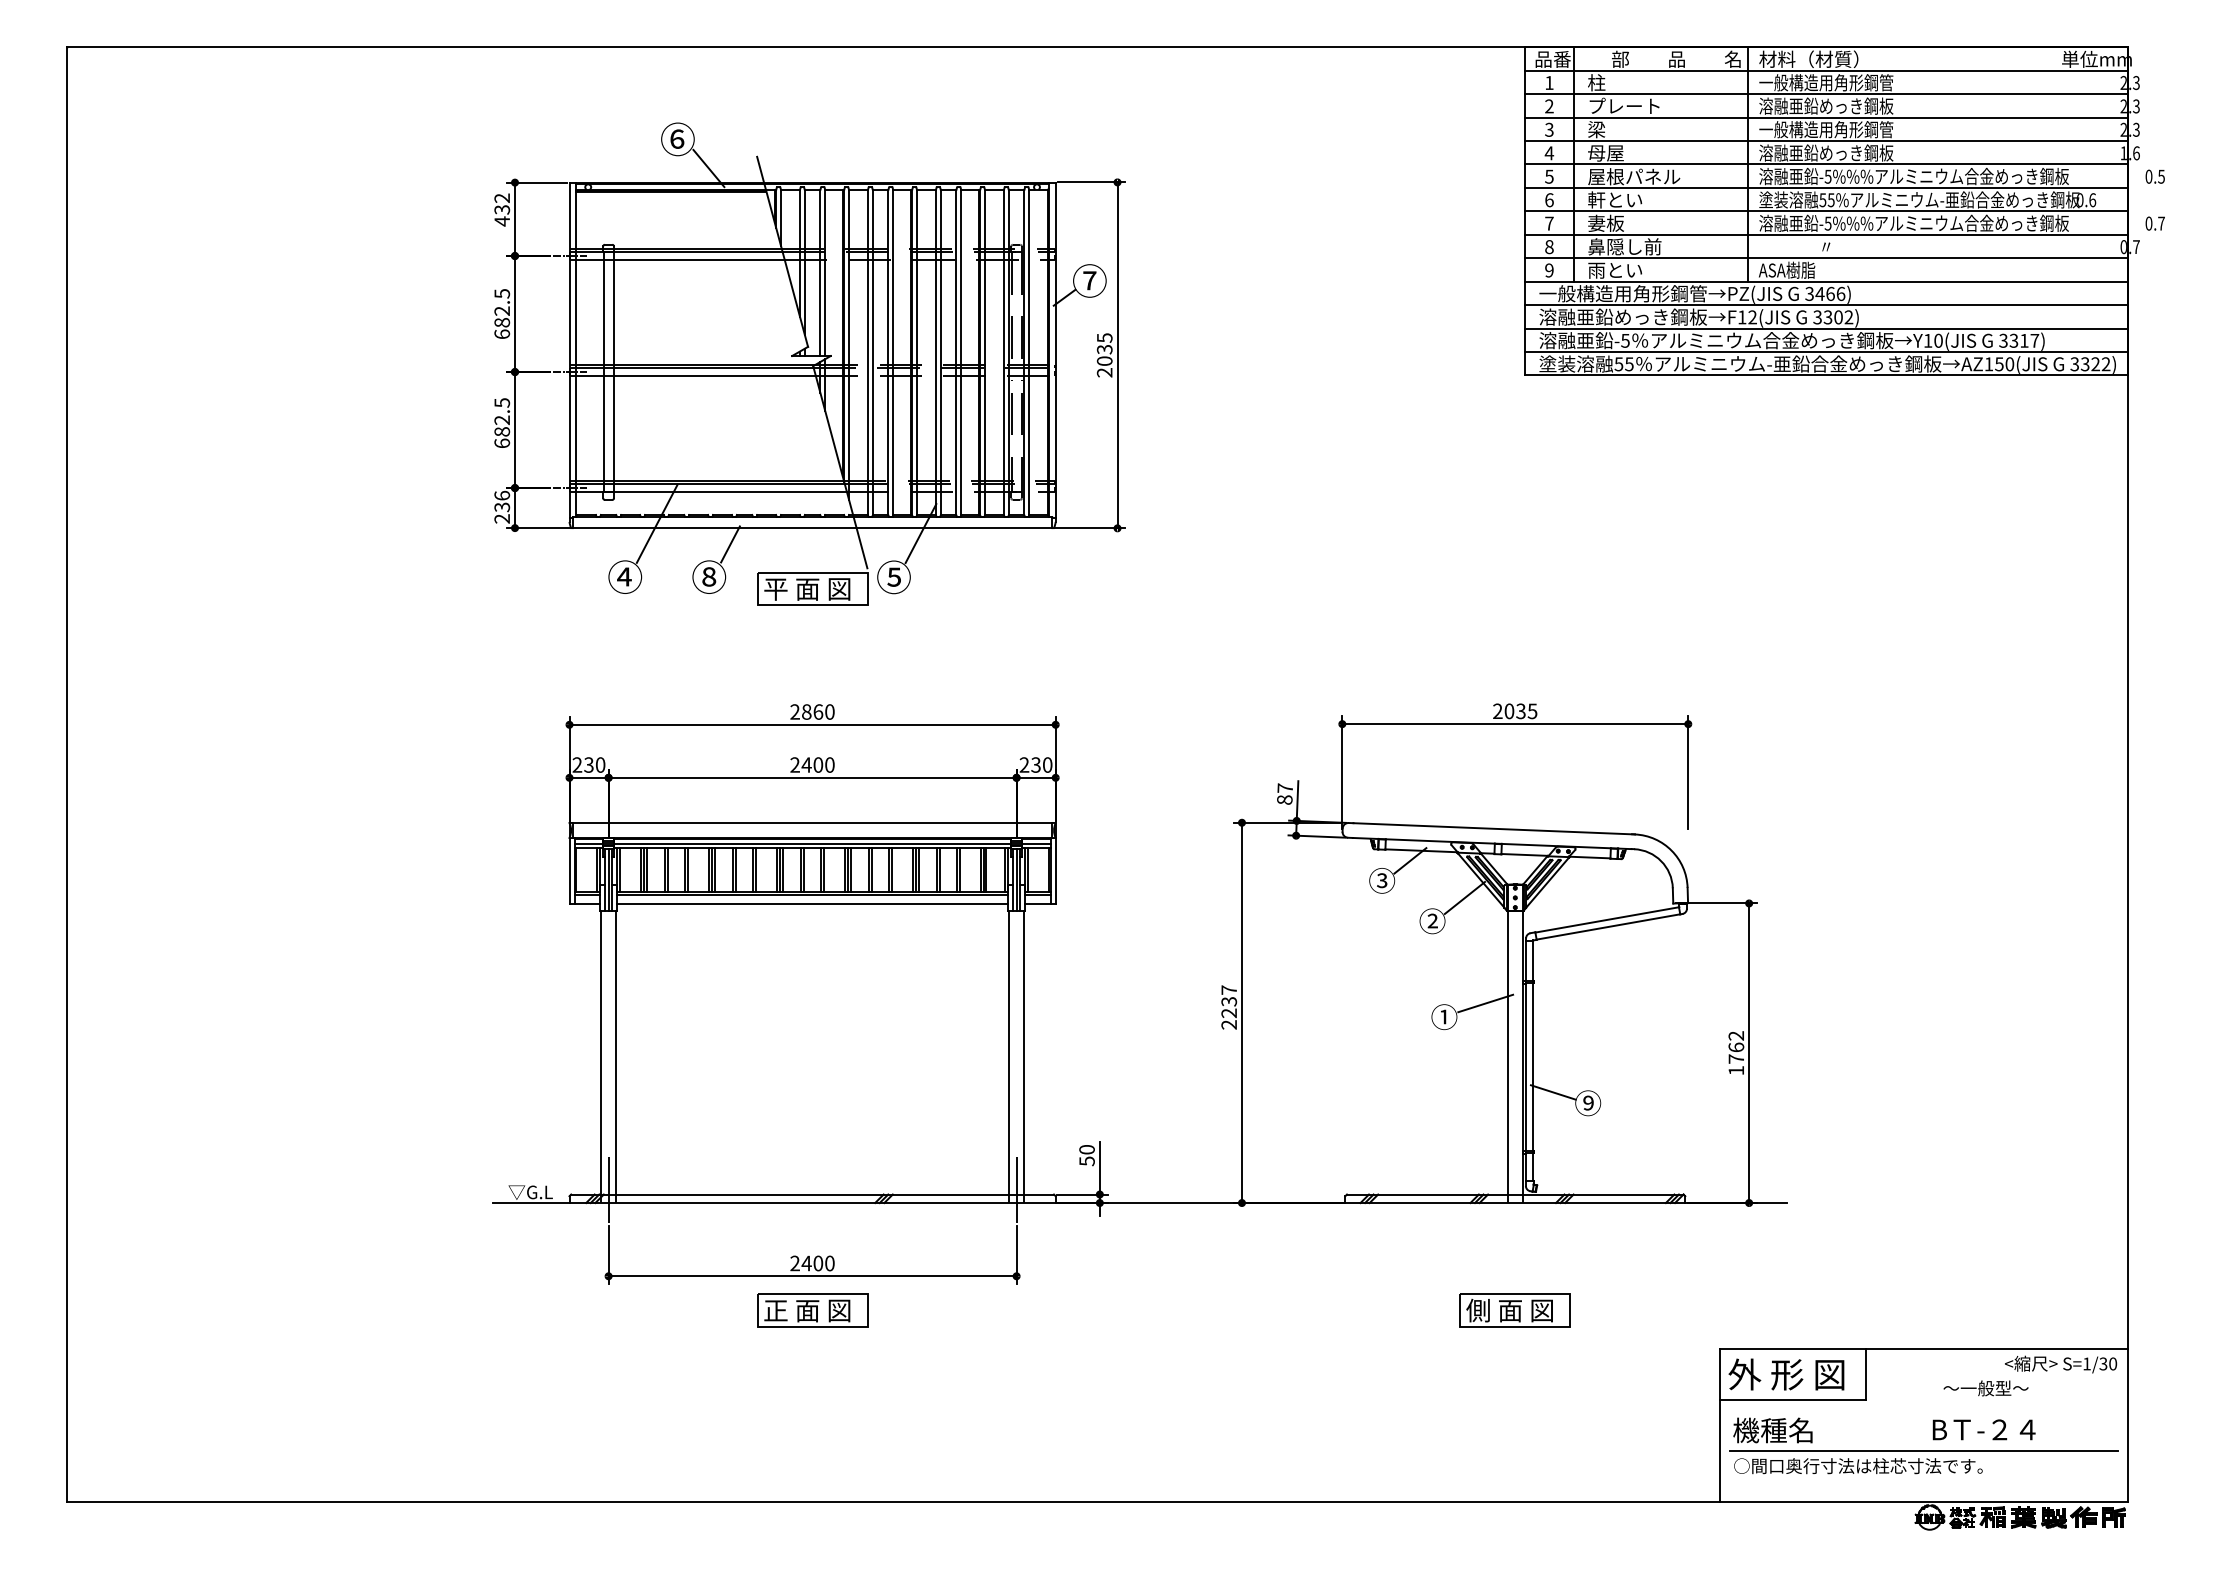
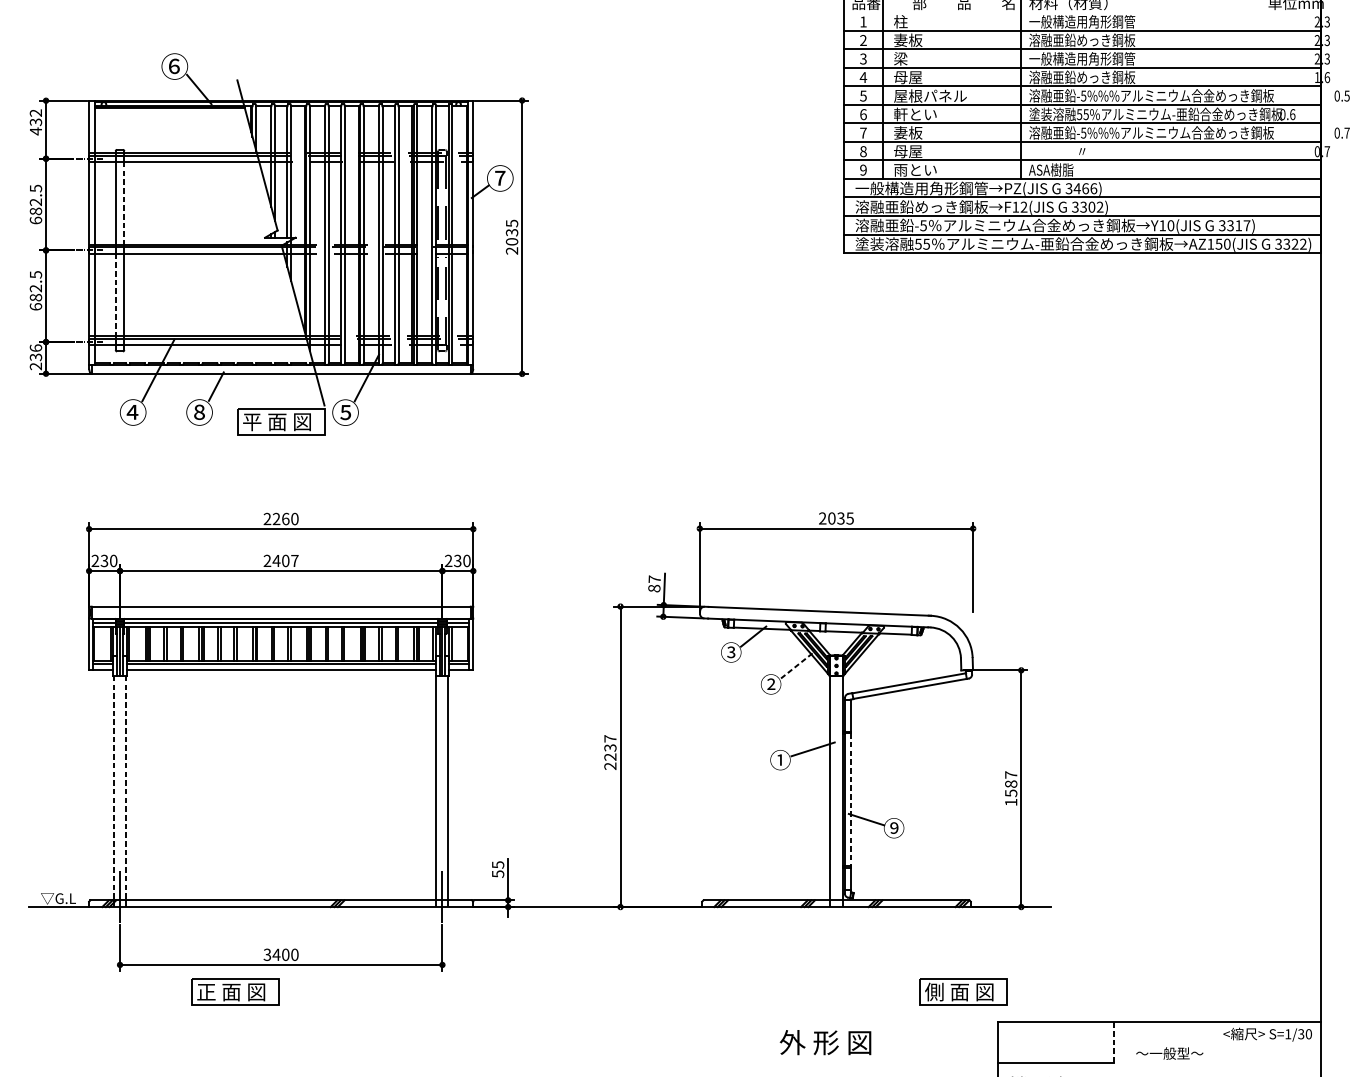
line: (1826, 70) -> (1082, 12), removed
text: (1623, 105) -> (921, 39), プレート -> 妻板
text: (1624, 246) -> (922, 151), 鼻隠し前 -> 母屋
line: (613, 312) -> (123, 203), solid -> dashed
line: (603, 428) -> (115, 295), solid -> dashed
text: (806, 711) -> (276, 518), 2860 -> 2260
text: (829, 764) -> (294, 560), 2400 -> 2407
line: (1464, 897) -> (796, 665), solid -> dashed
text: (1736, 1047) -> (1011, 784), 1762 -> 1587
line: (600, 1052) -> (113, 788), solid -> dashed
line: (616, 1052) -> (126, 788), solid -> dashed
line: (1533, 1067) -> (850, 799), solid -> dashed
text: (1086, 1149) -> (497, 864), 50 -> 55
text: (794, 1263) -> (266, 954), 2400 -> 3400
part: (812, 1310) -> (235, 991), moved
part: (1514, 1310) -> (963, 991), moved
text: (1786, 1374) -> (825, 1042), moved
line: (1866, 1374) -> (1114, 1042), solid -> dashed
text: (1985, 1388) -> (1169, 1053), moved

